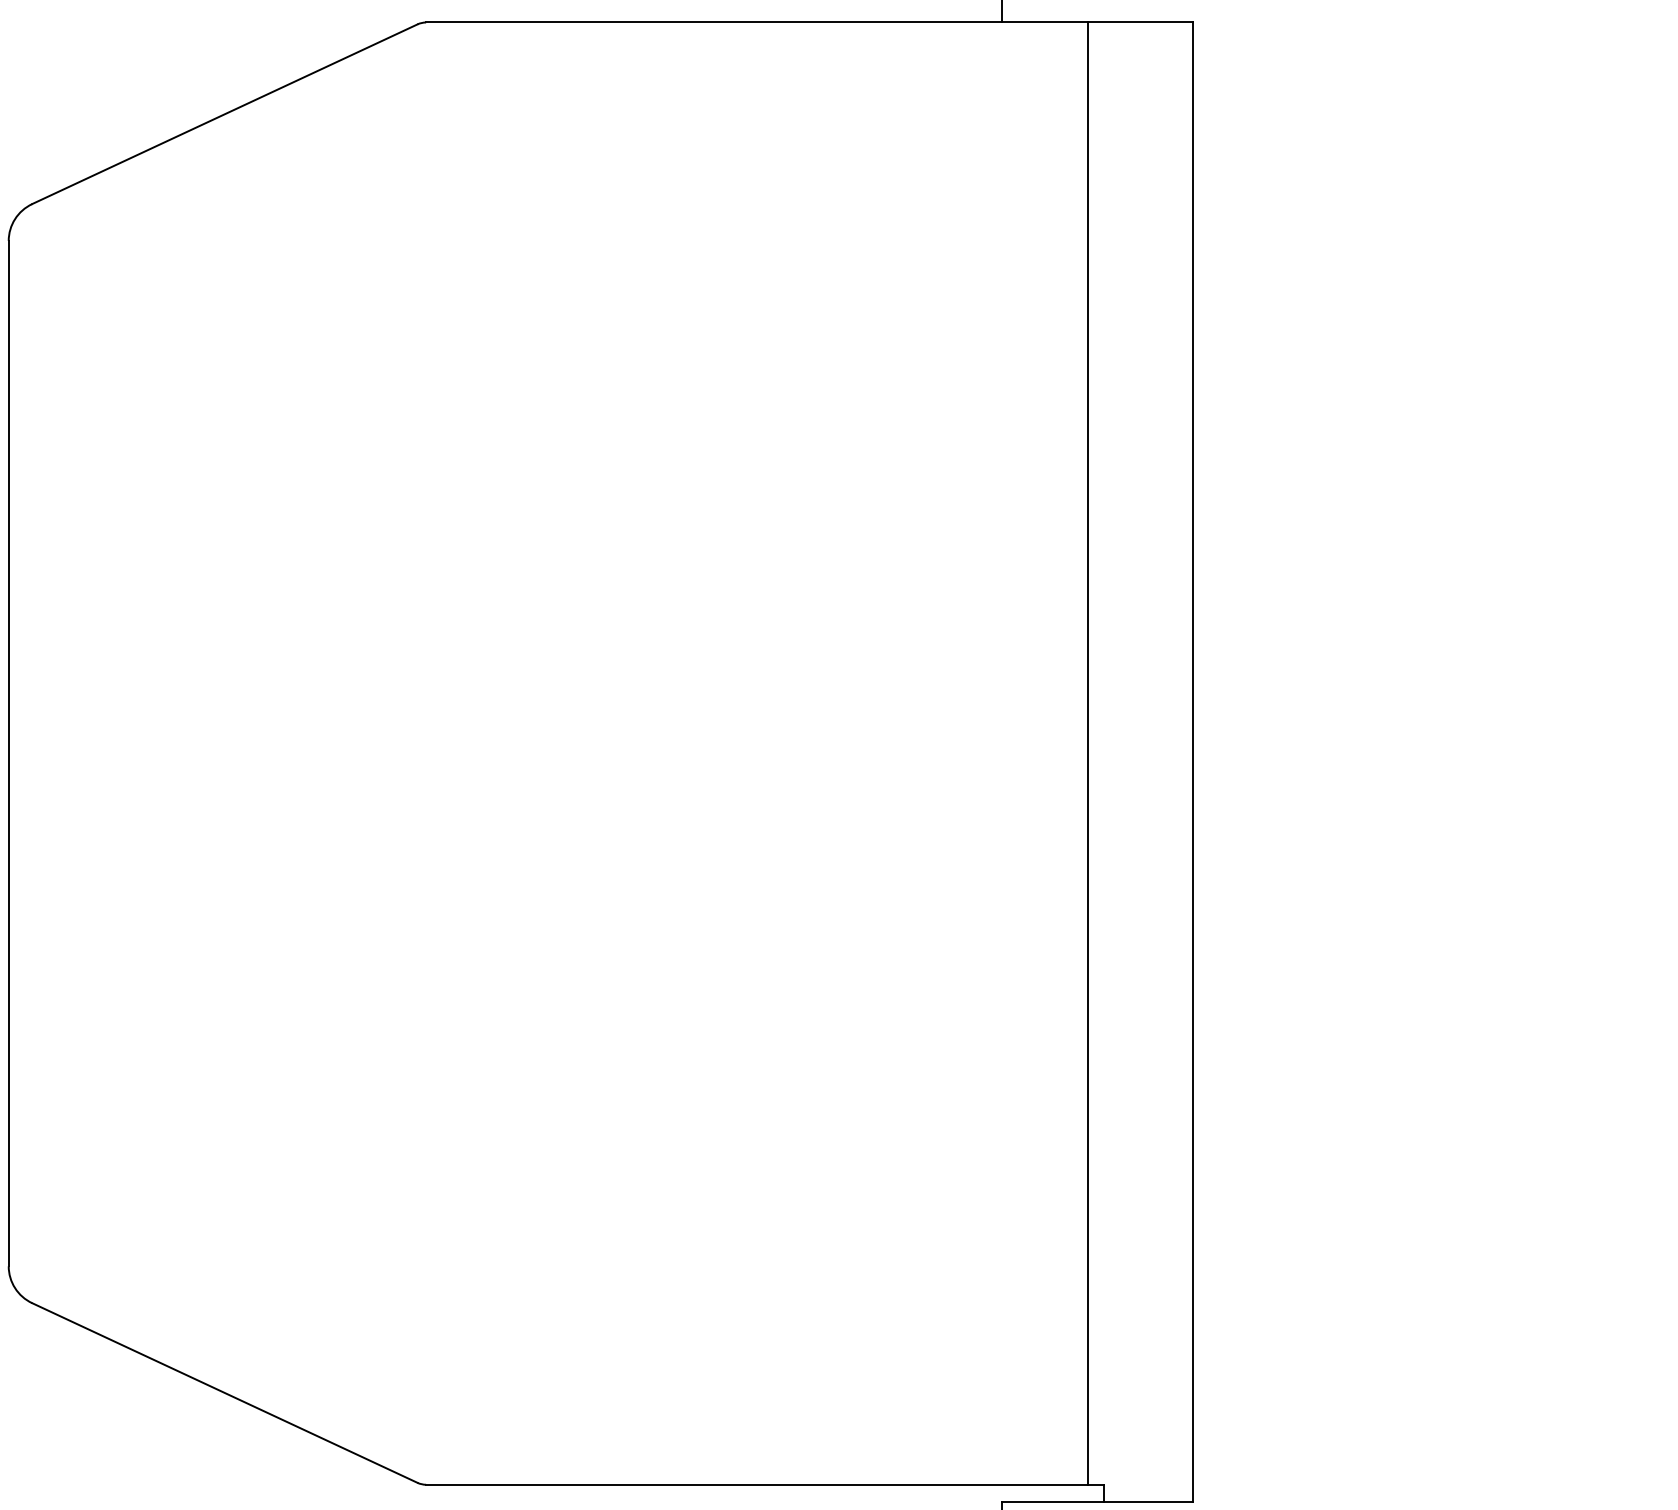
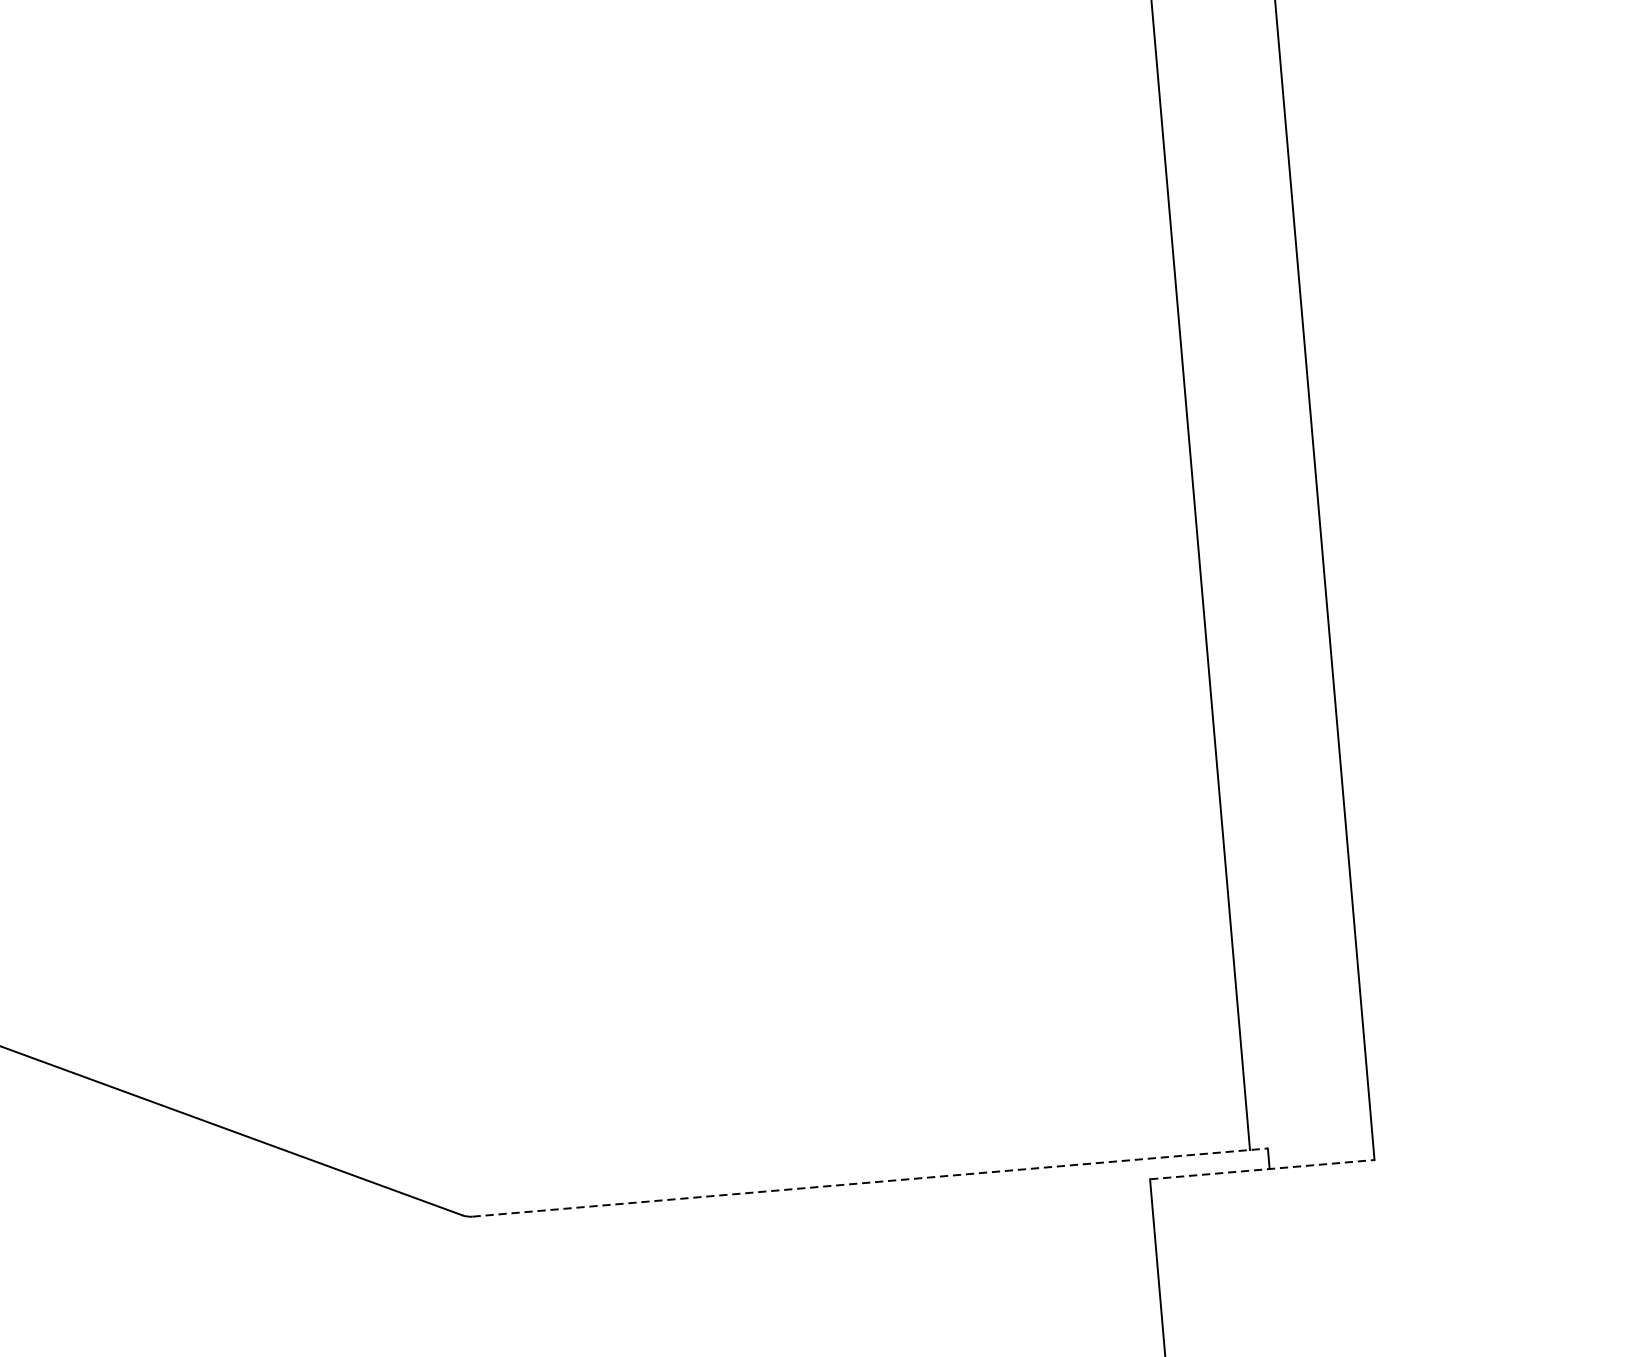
line: (764, 1484) -> (869, 1182), solid -> dashed
line: (1097, 1502) -> (1262, 1169), solid -> dashed

